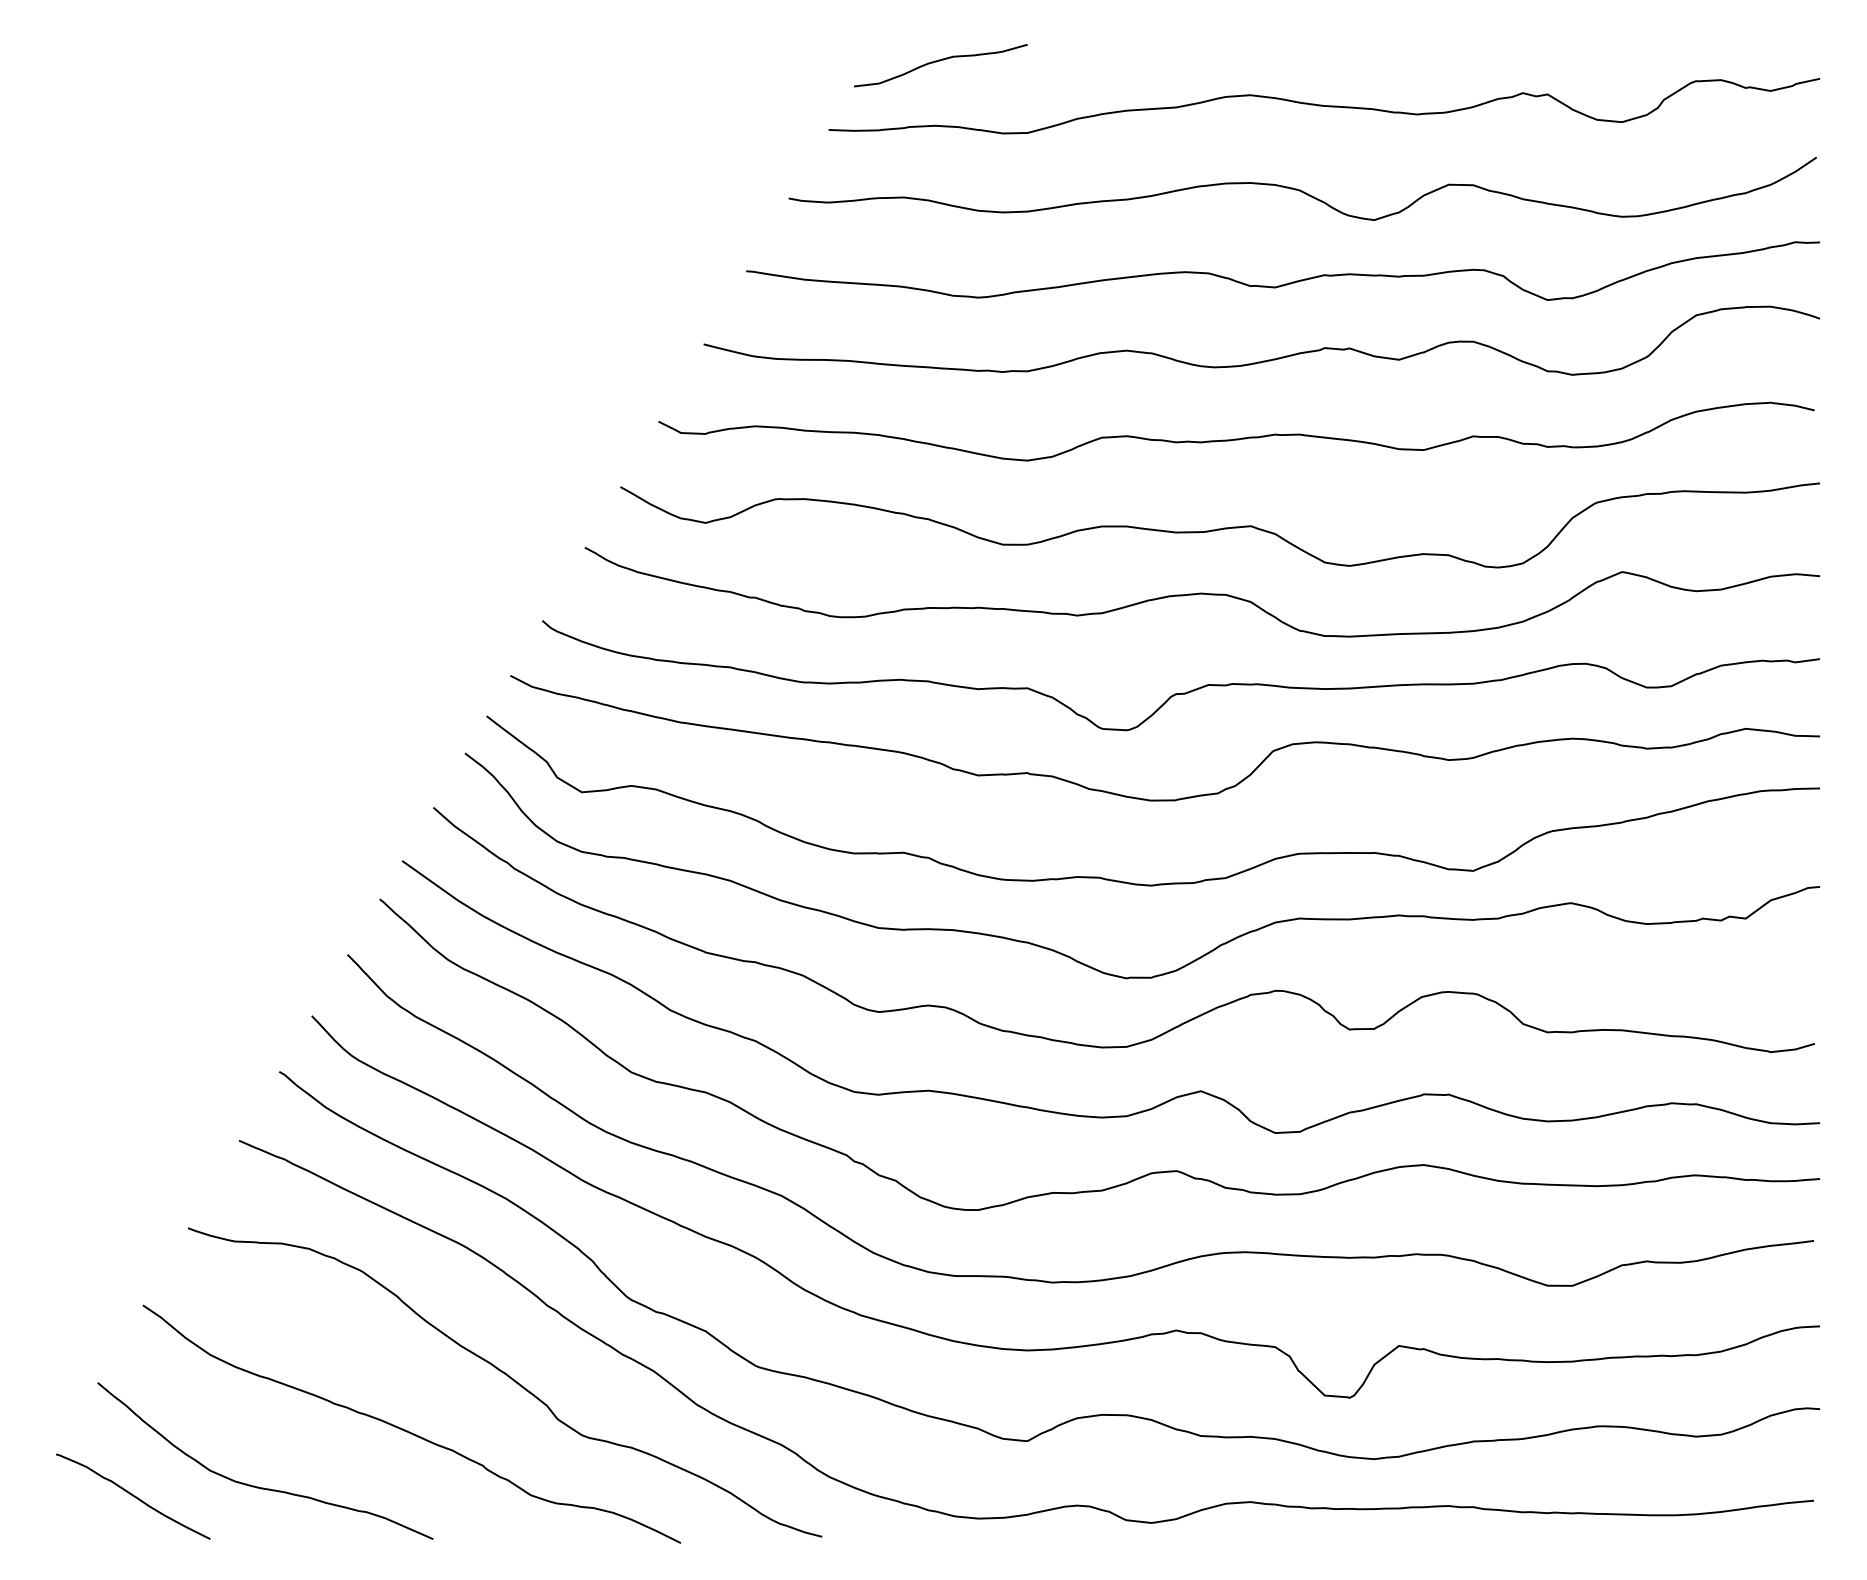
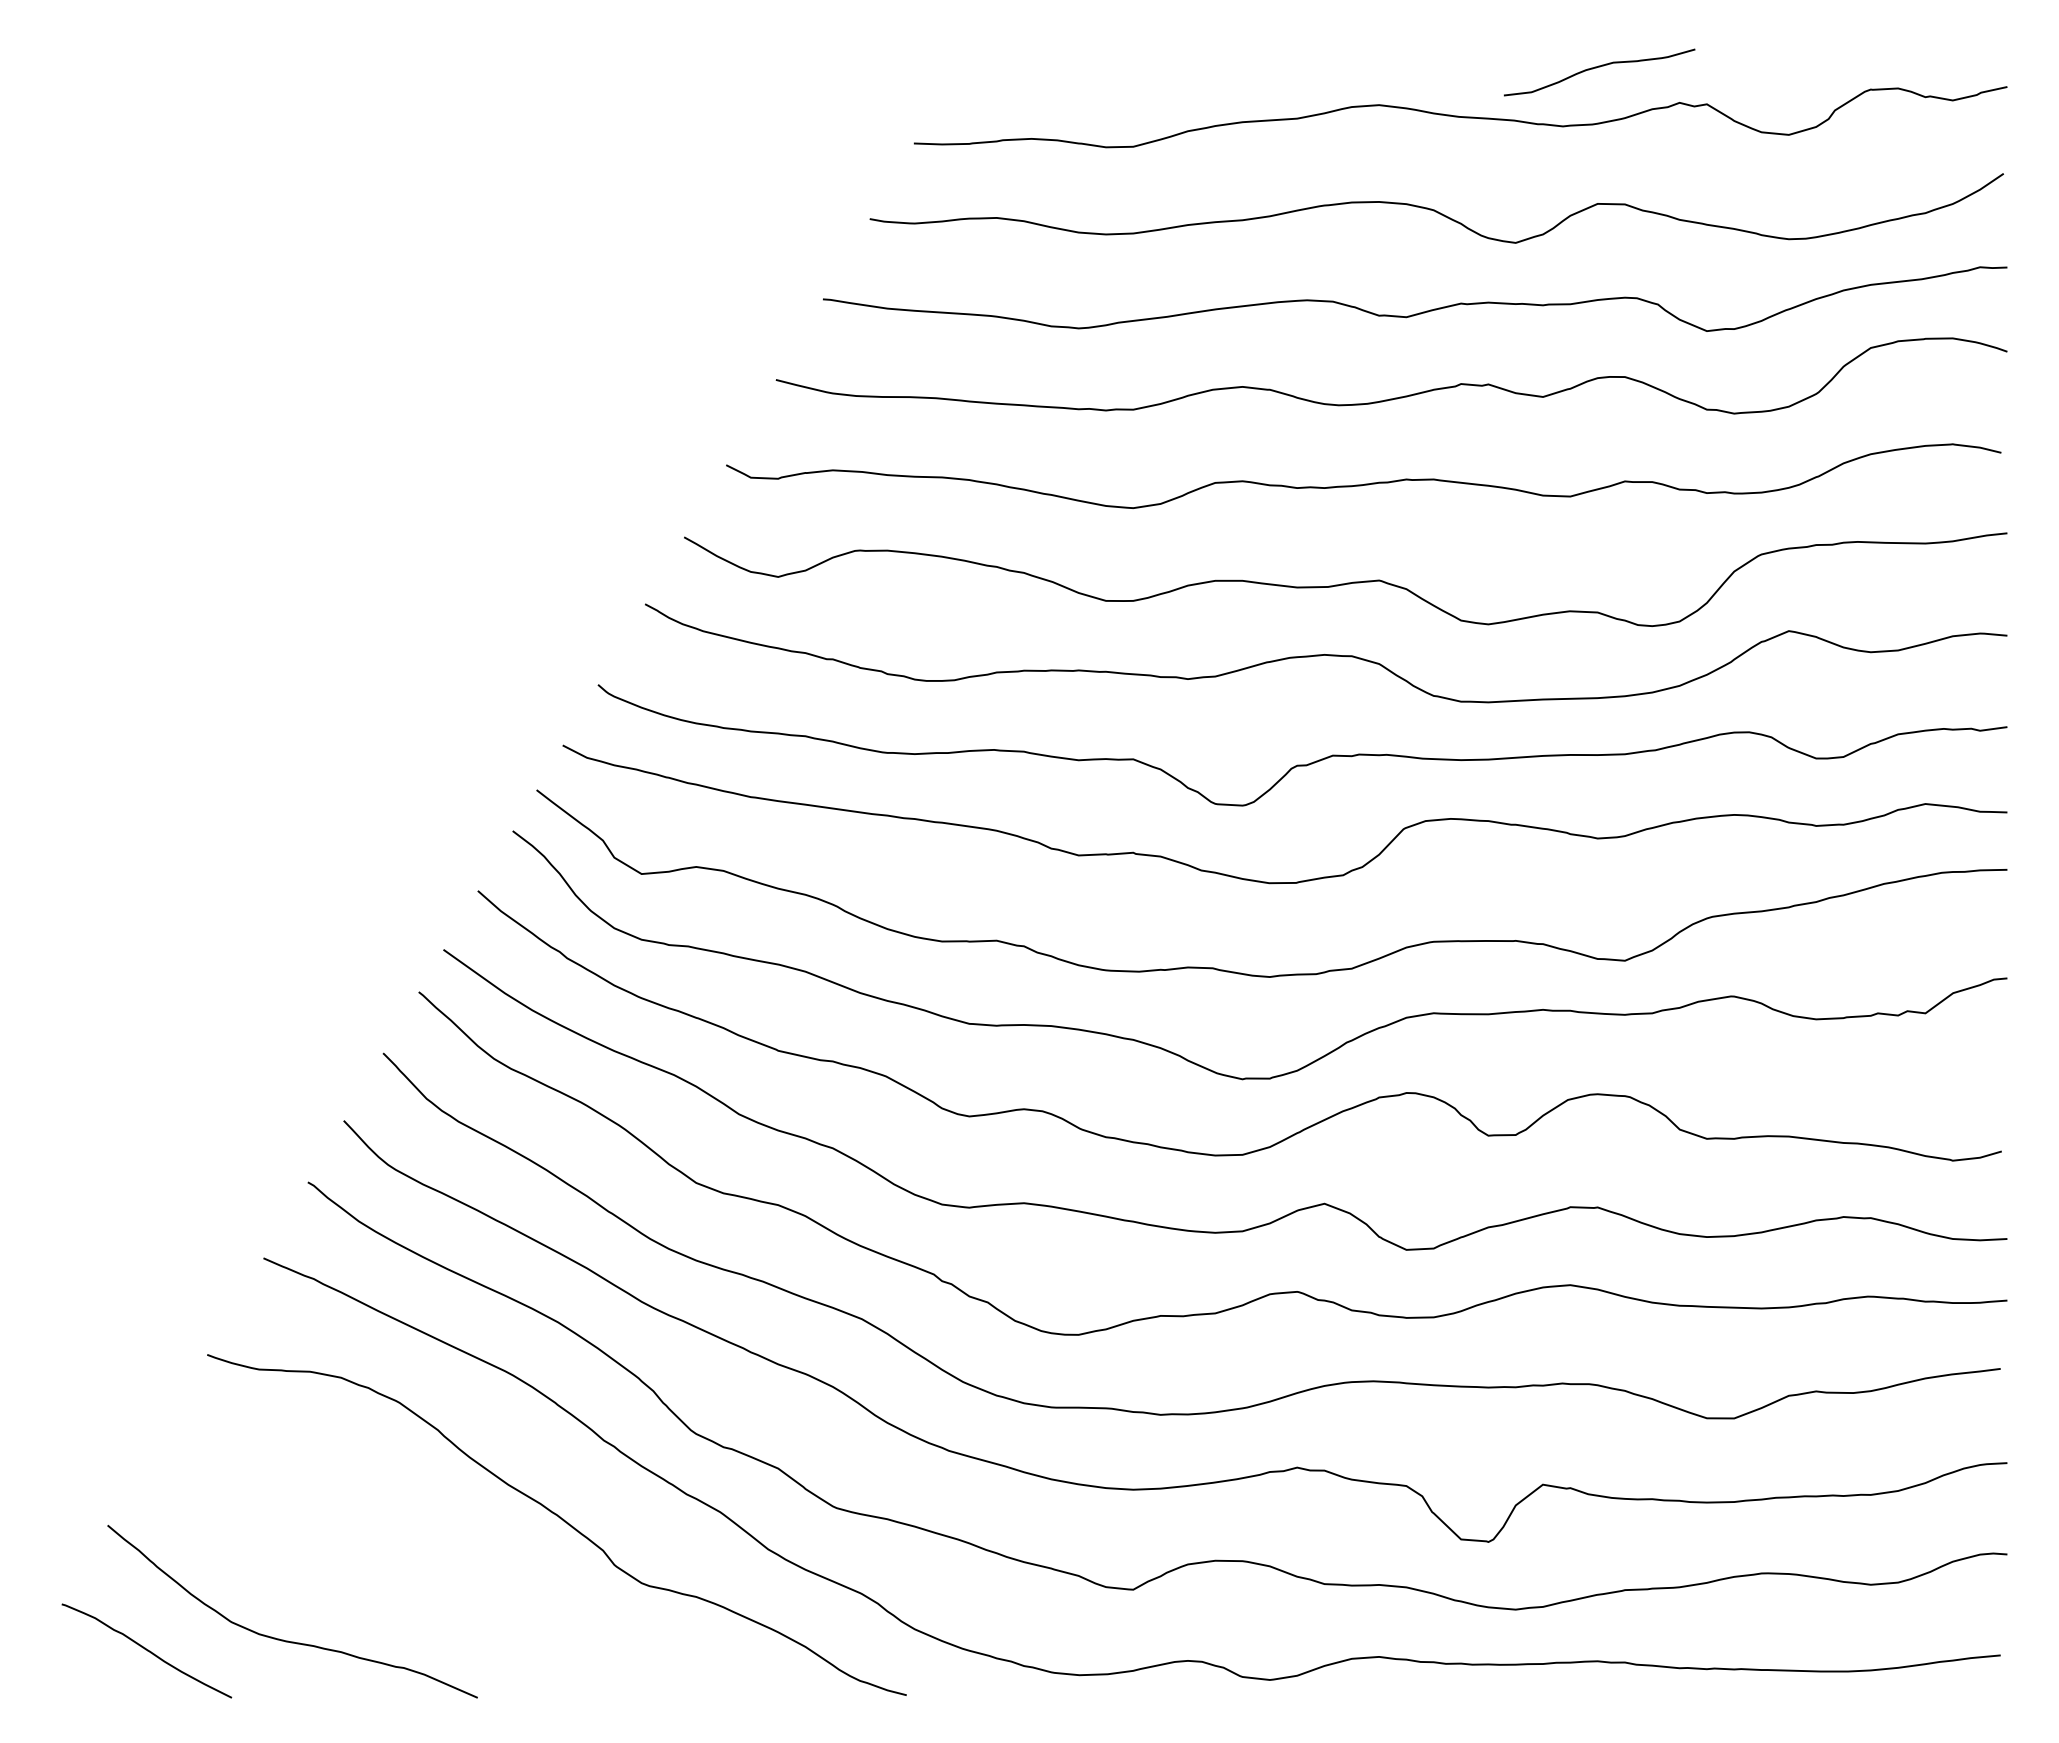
curve: (940, 61) -> (1599, 67), moved
curve: (408, 1430) -> (450, 1578), removed

